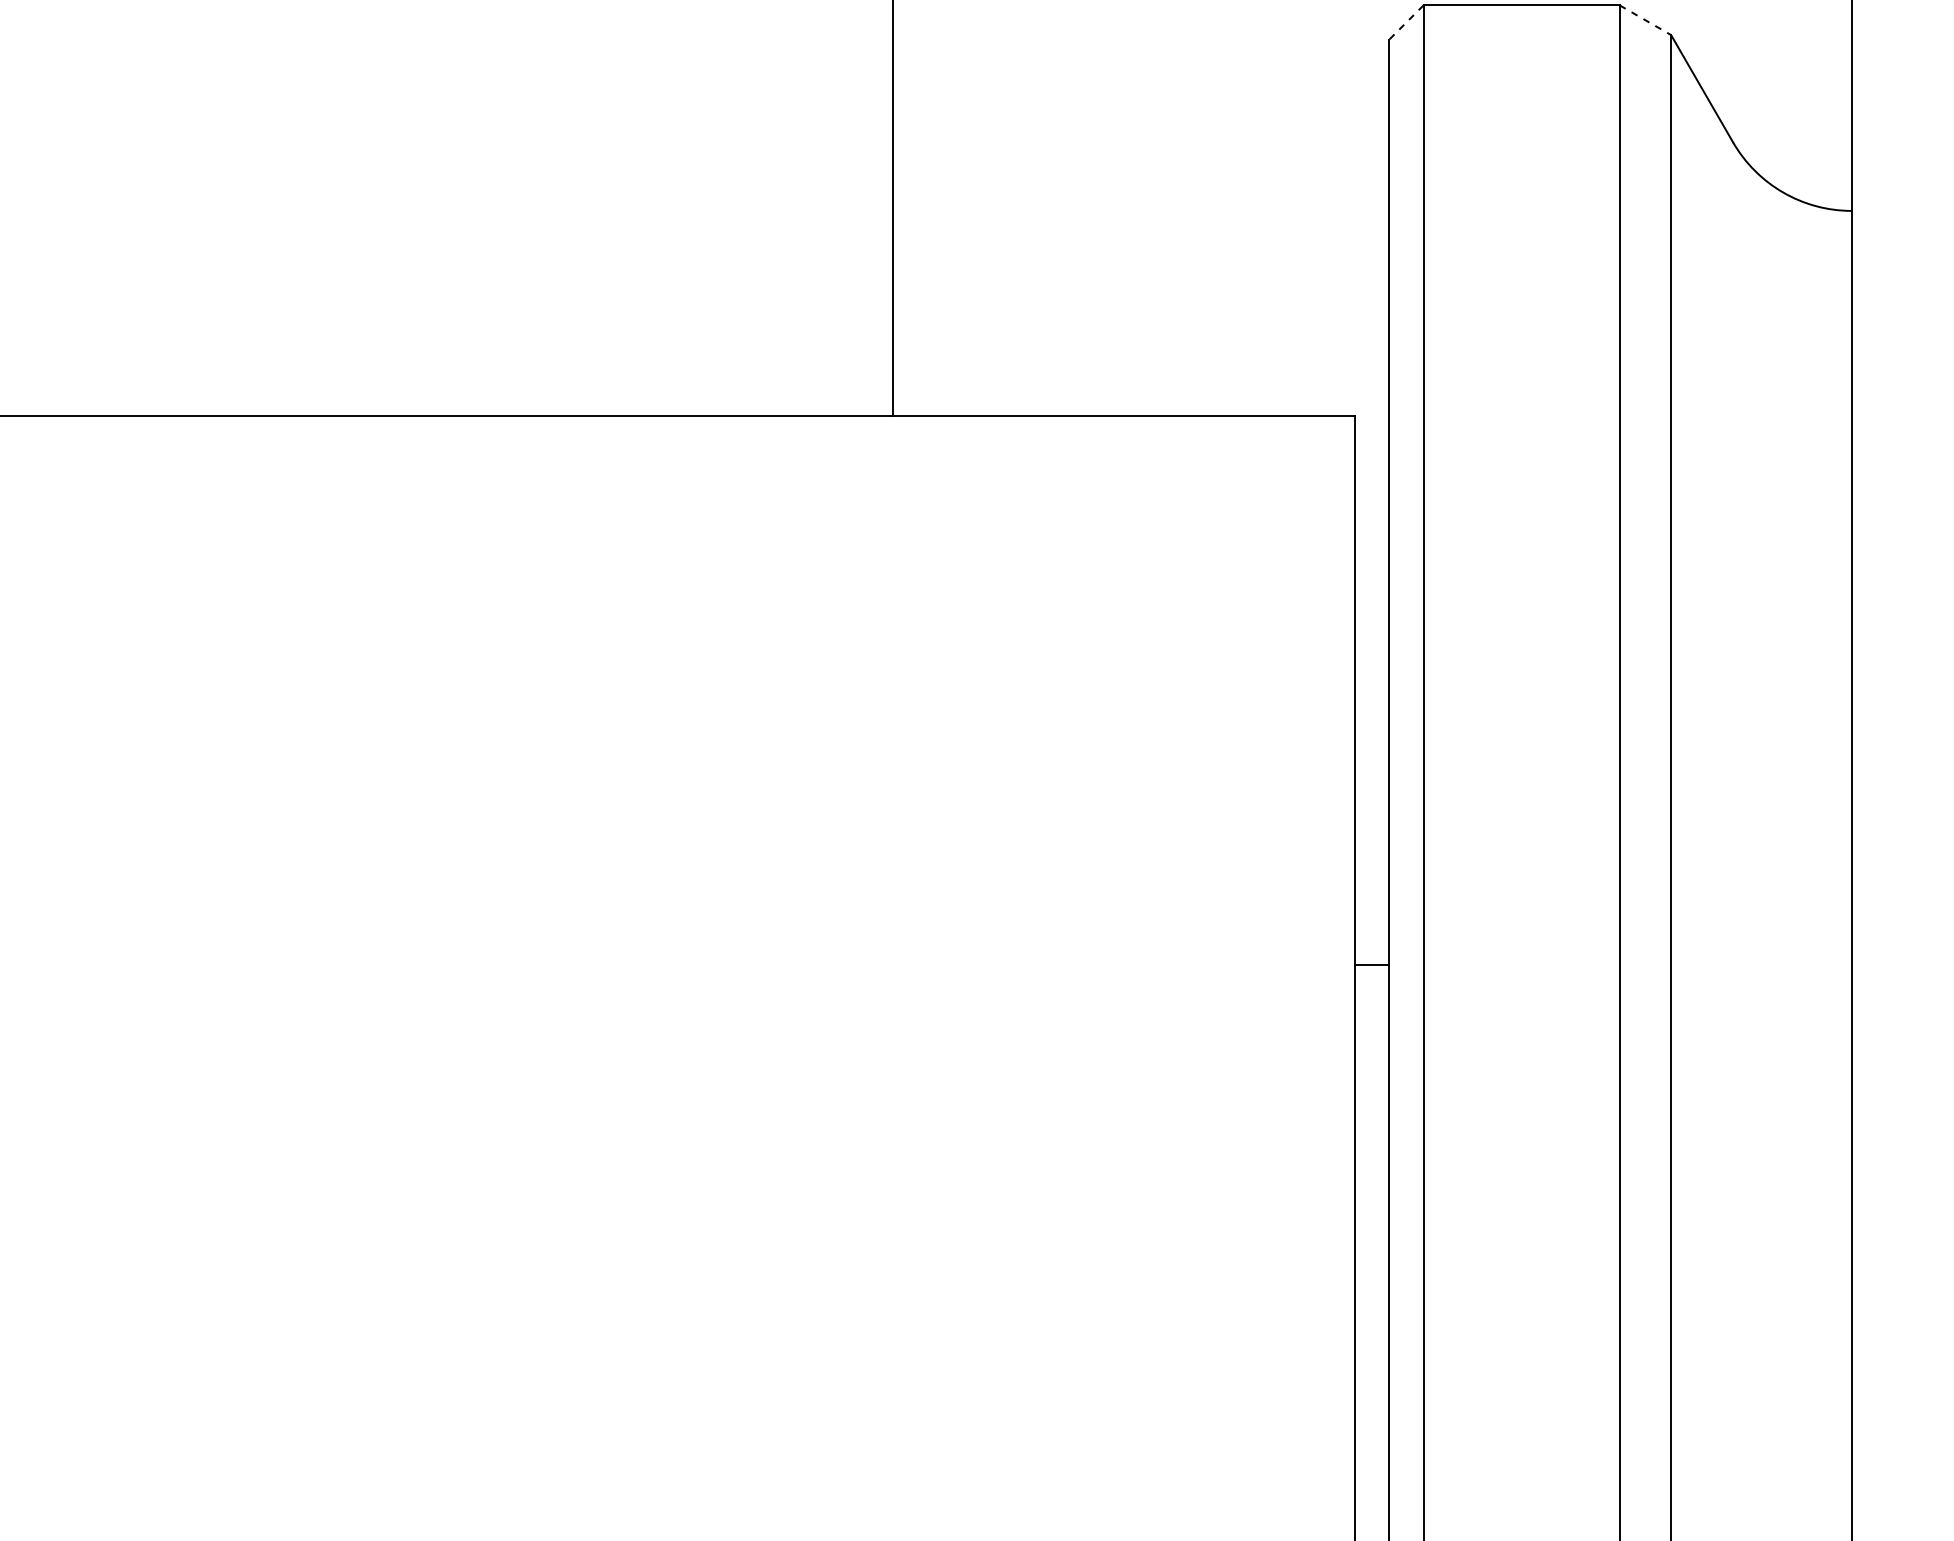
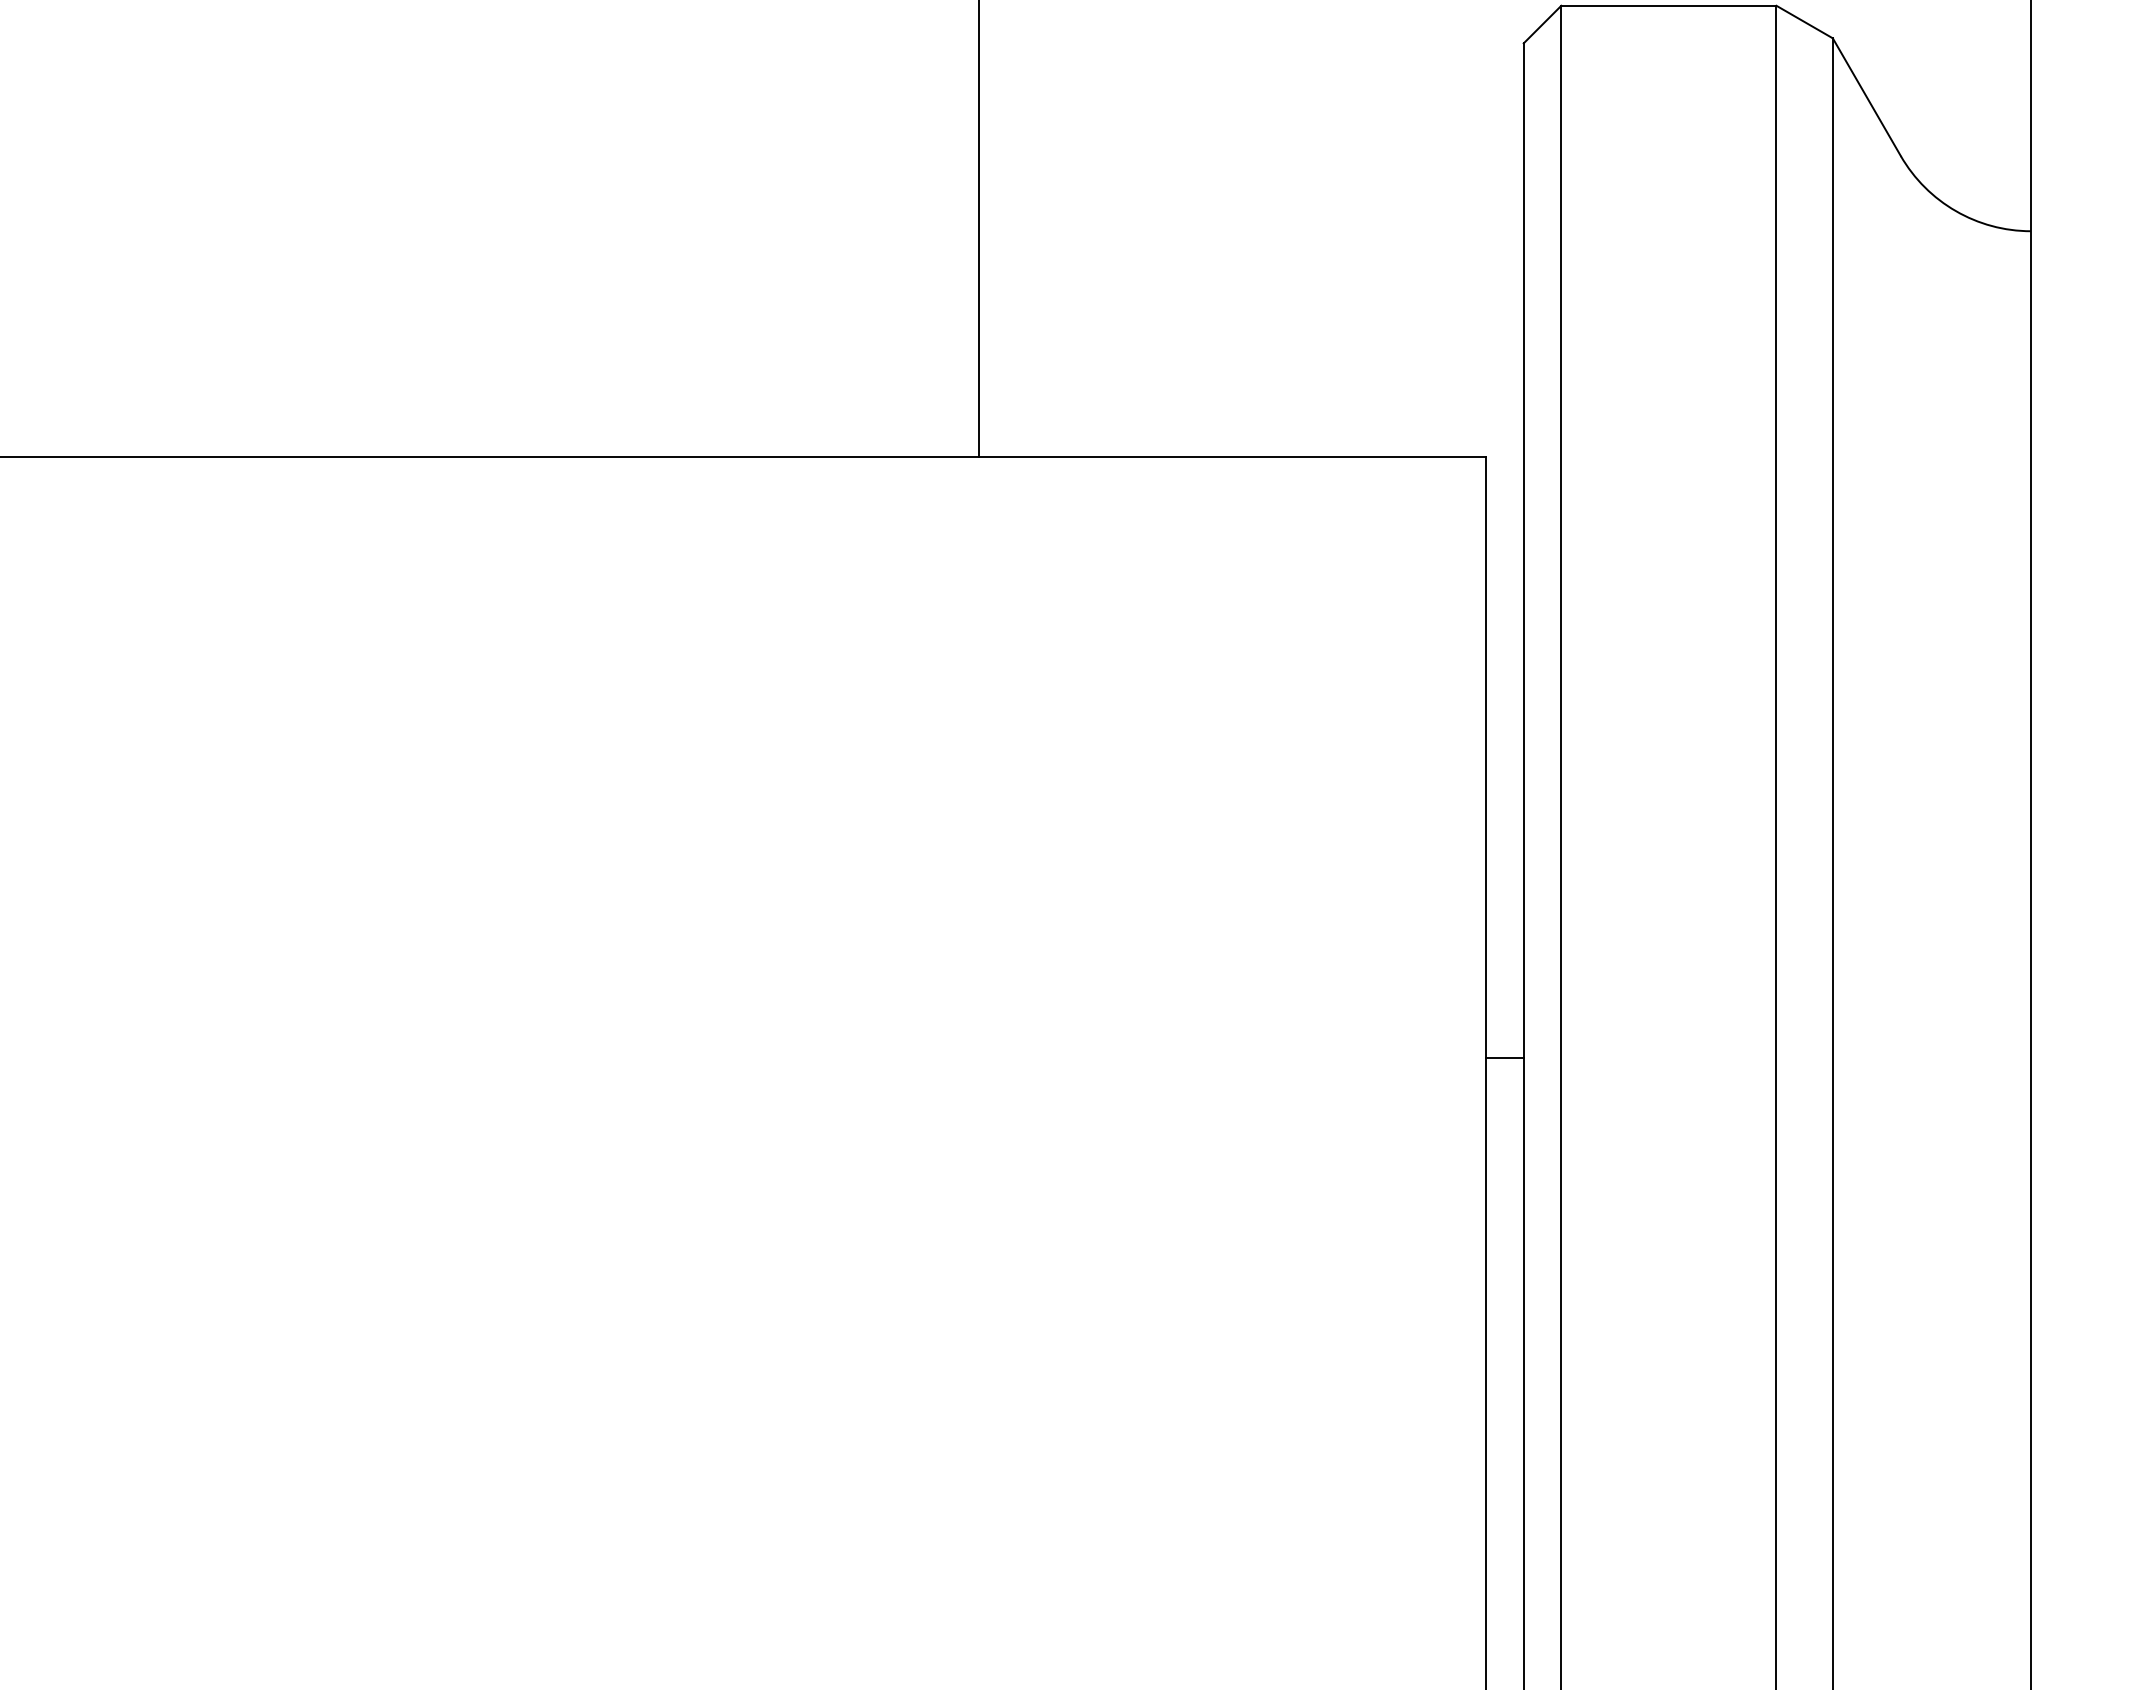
line: (1645, 20) -> (1804, 22), dashed -> solid
line: (1406, 22) -> (1542, 24), dashed -> solid

